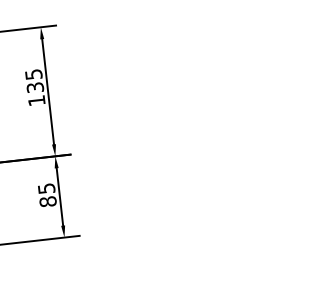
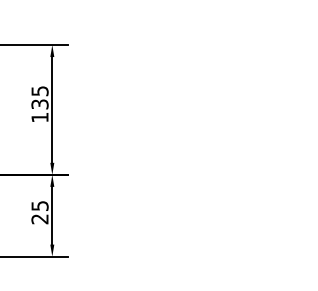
text: (47, 202) -> (39, 219), 85 -> 25

